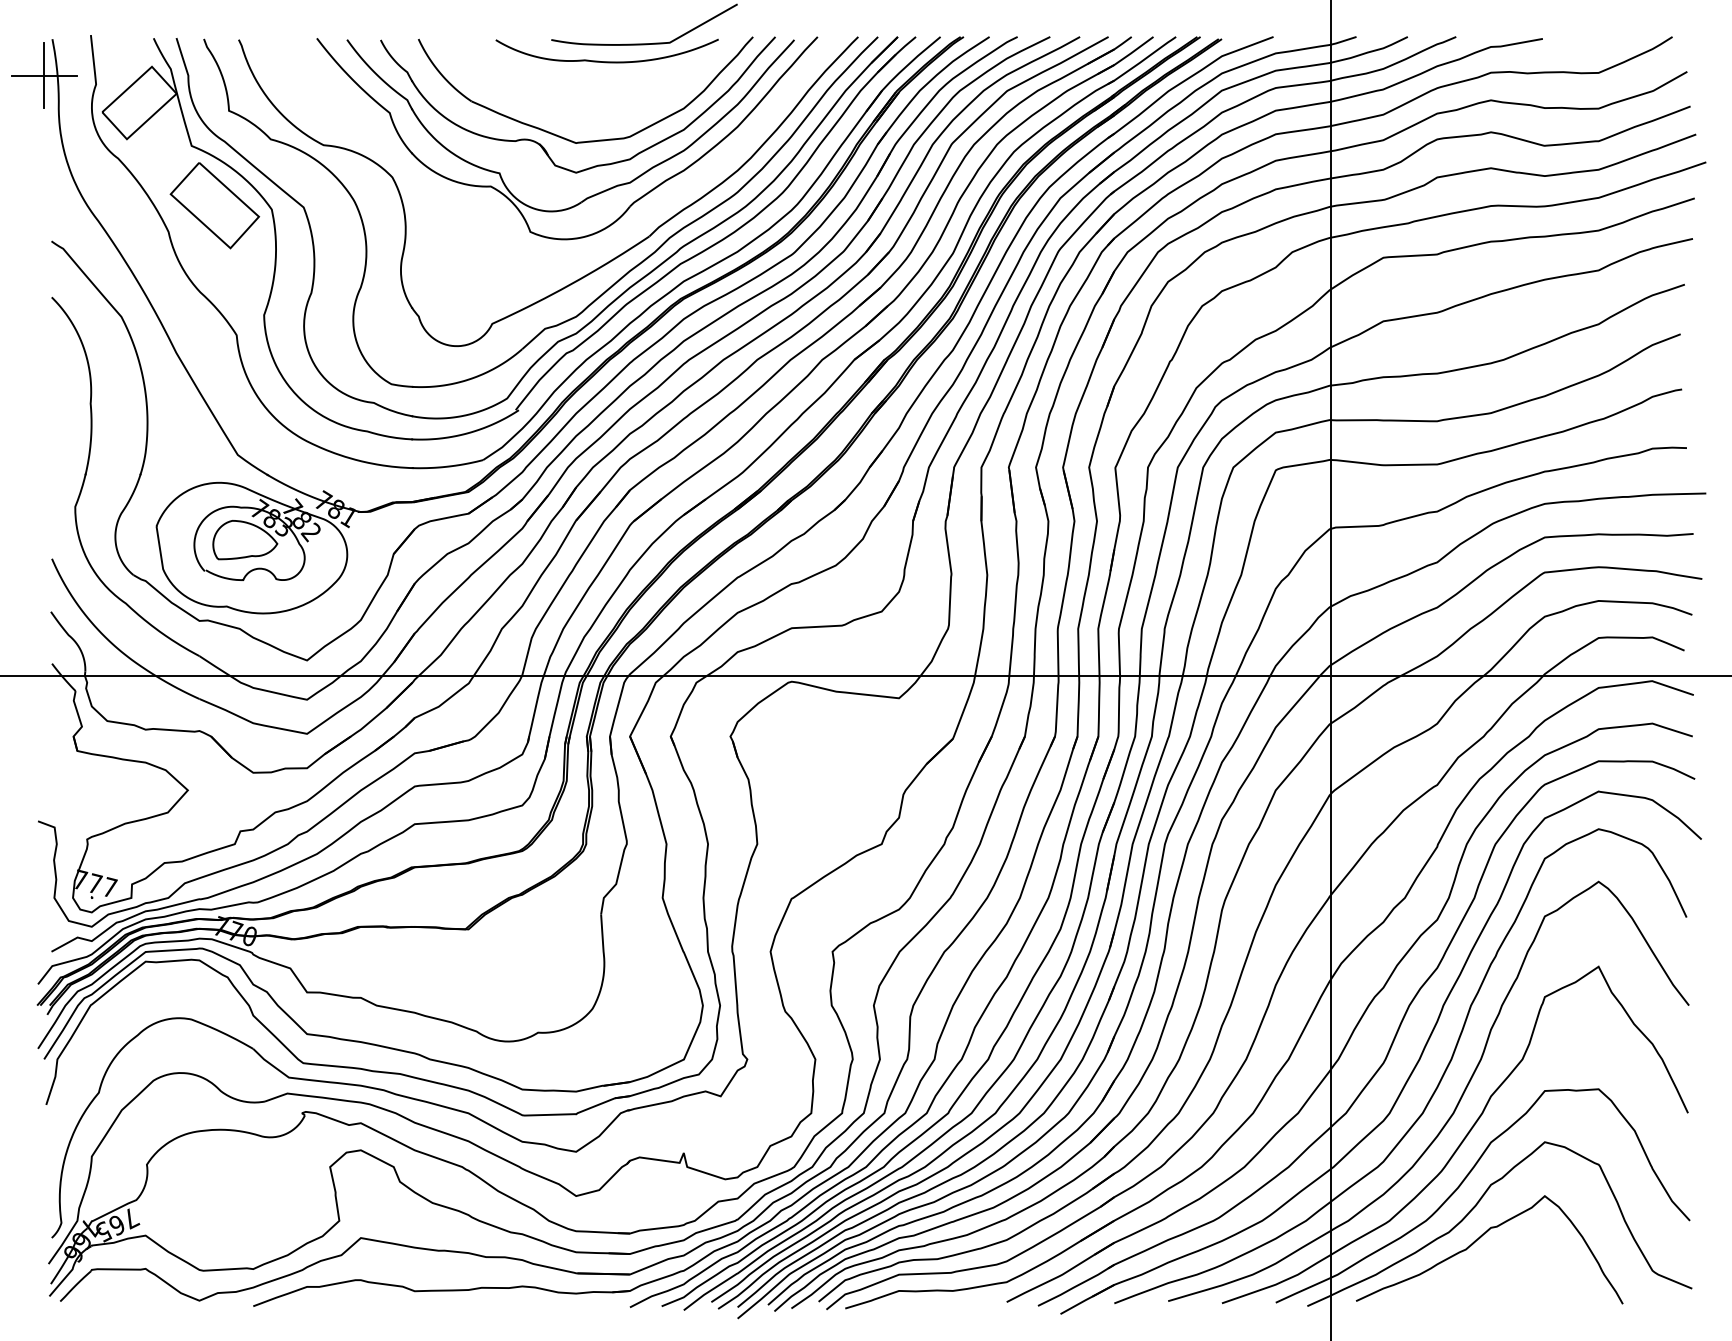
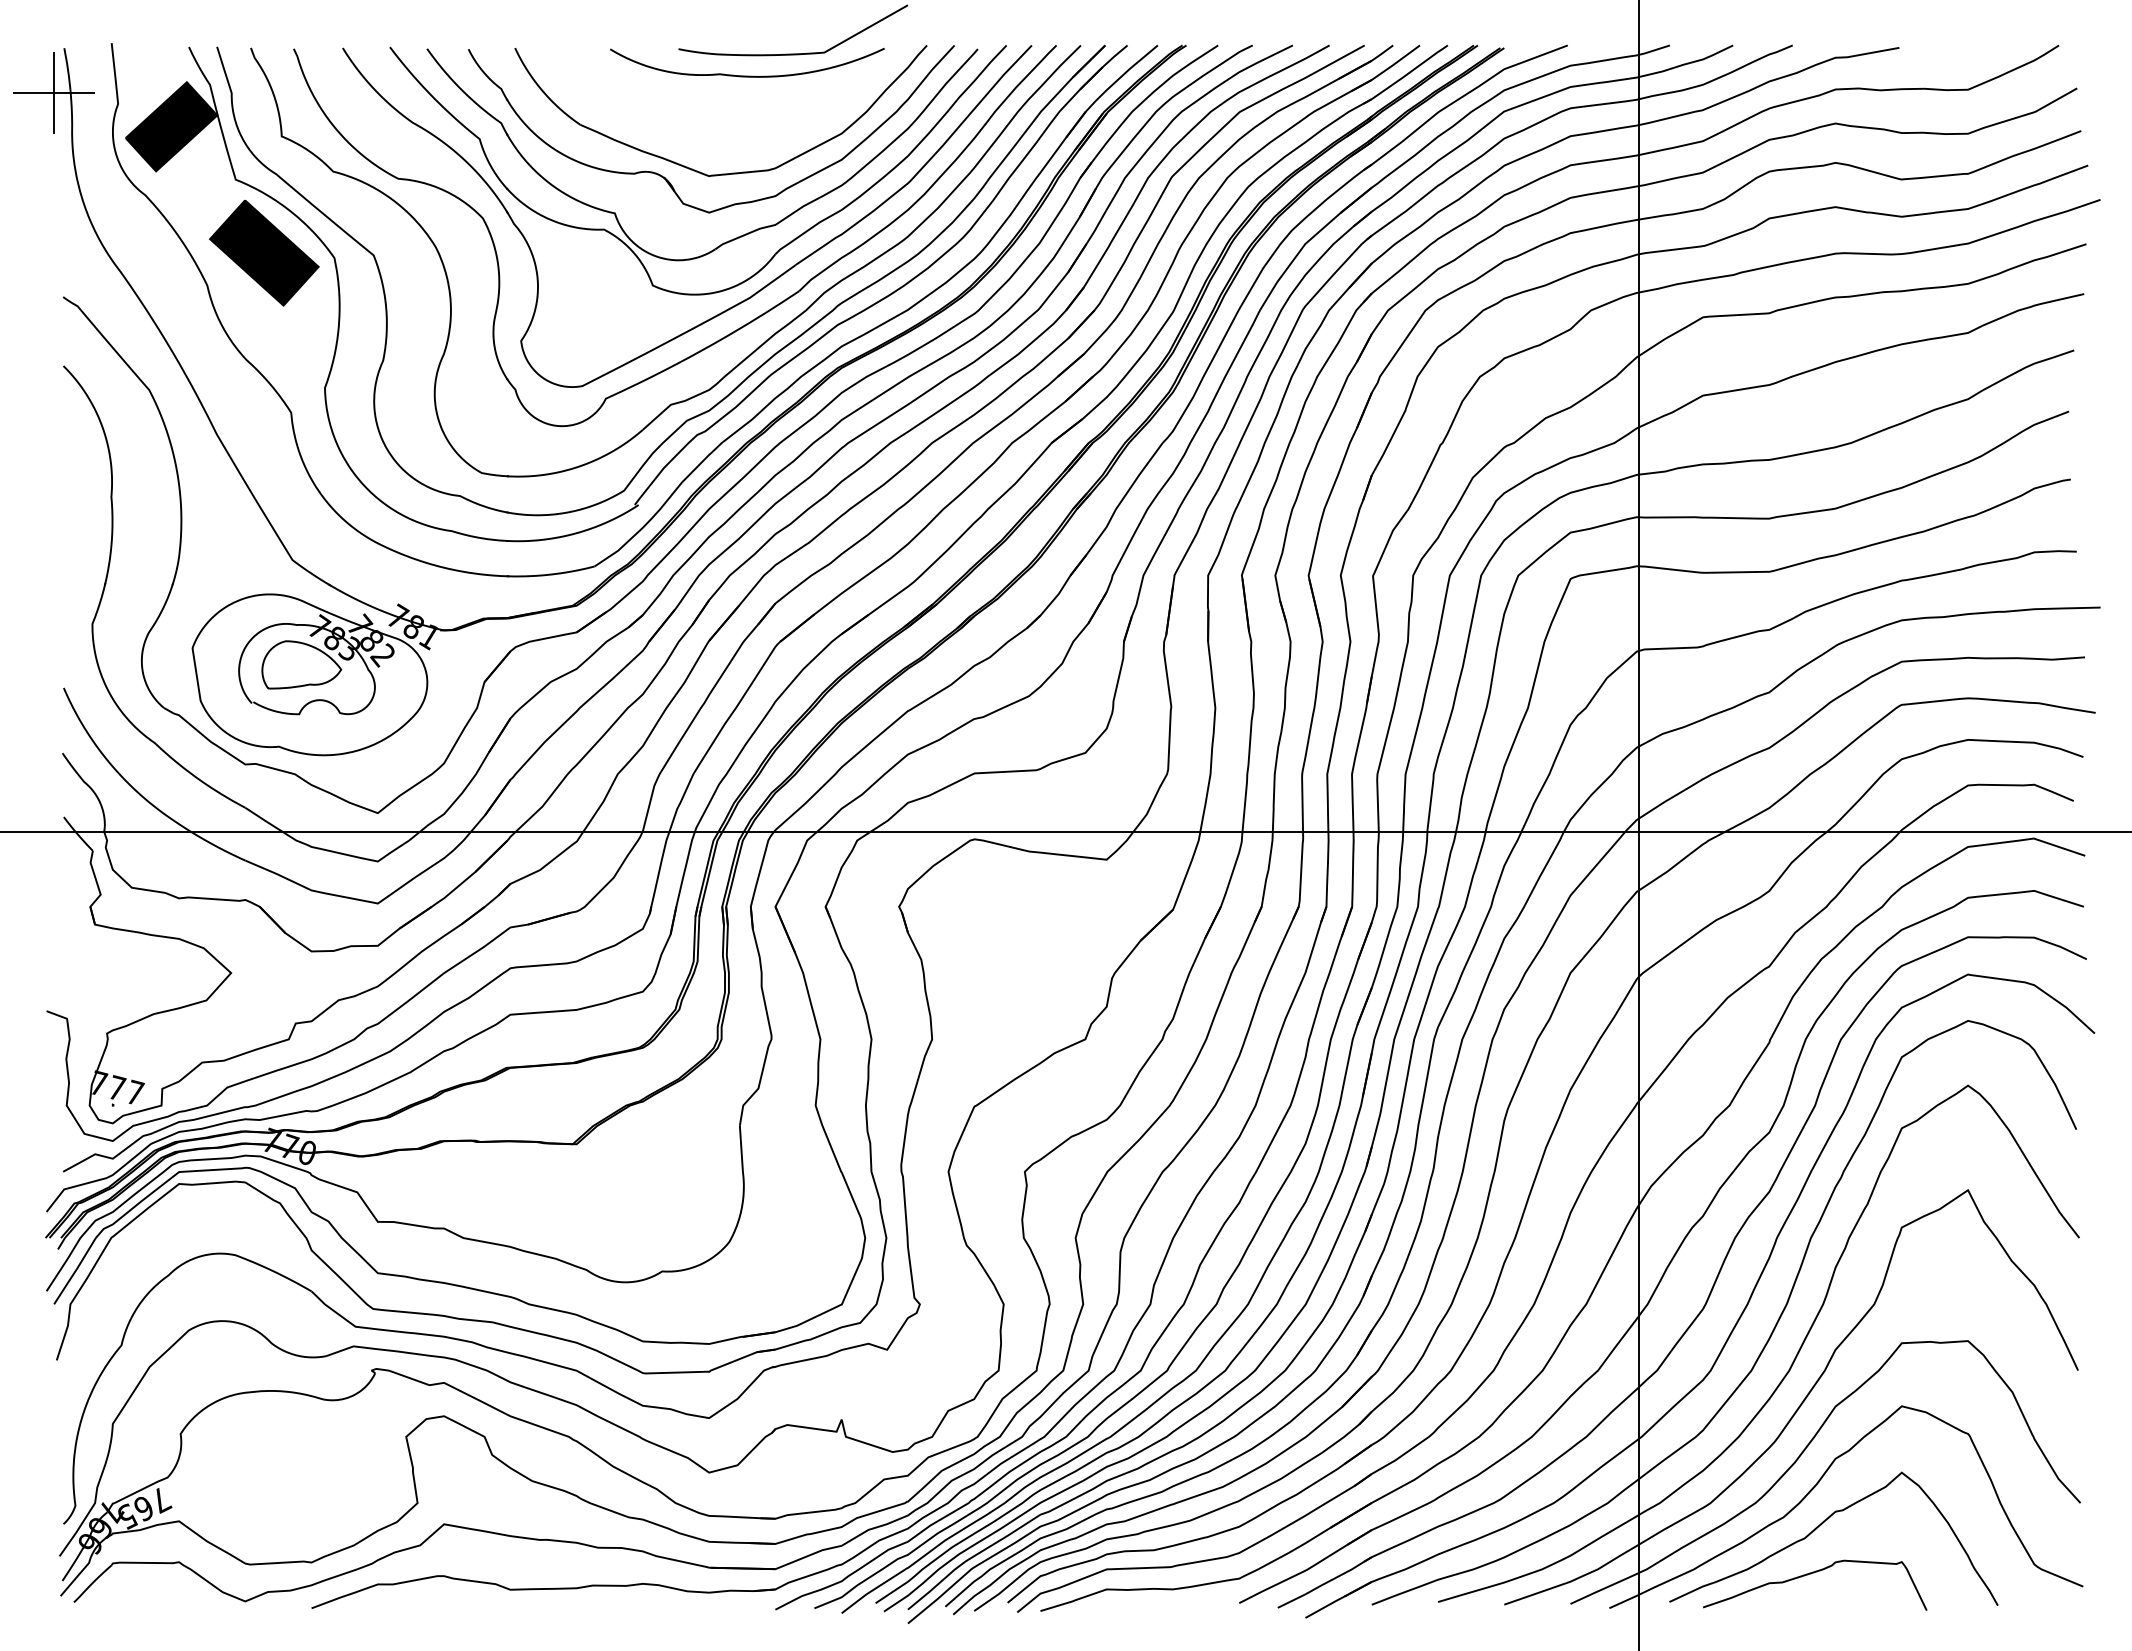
fill: (139, 102) -> (171, 126), added
fill: (215, 205) -> (264, 252), added
part: (601, 244) -> (740, 301), added
curve: (1471, 1278) -> (1811, 1574), added

